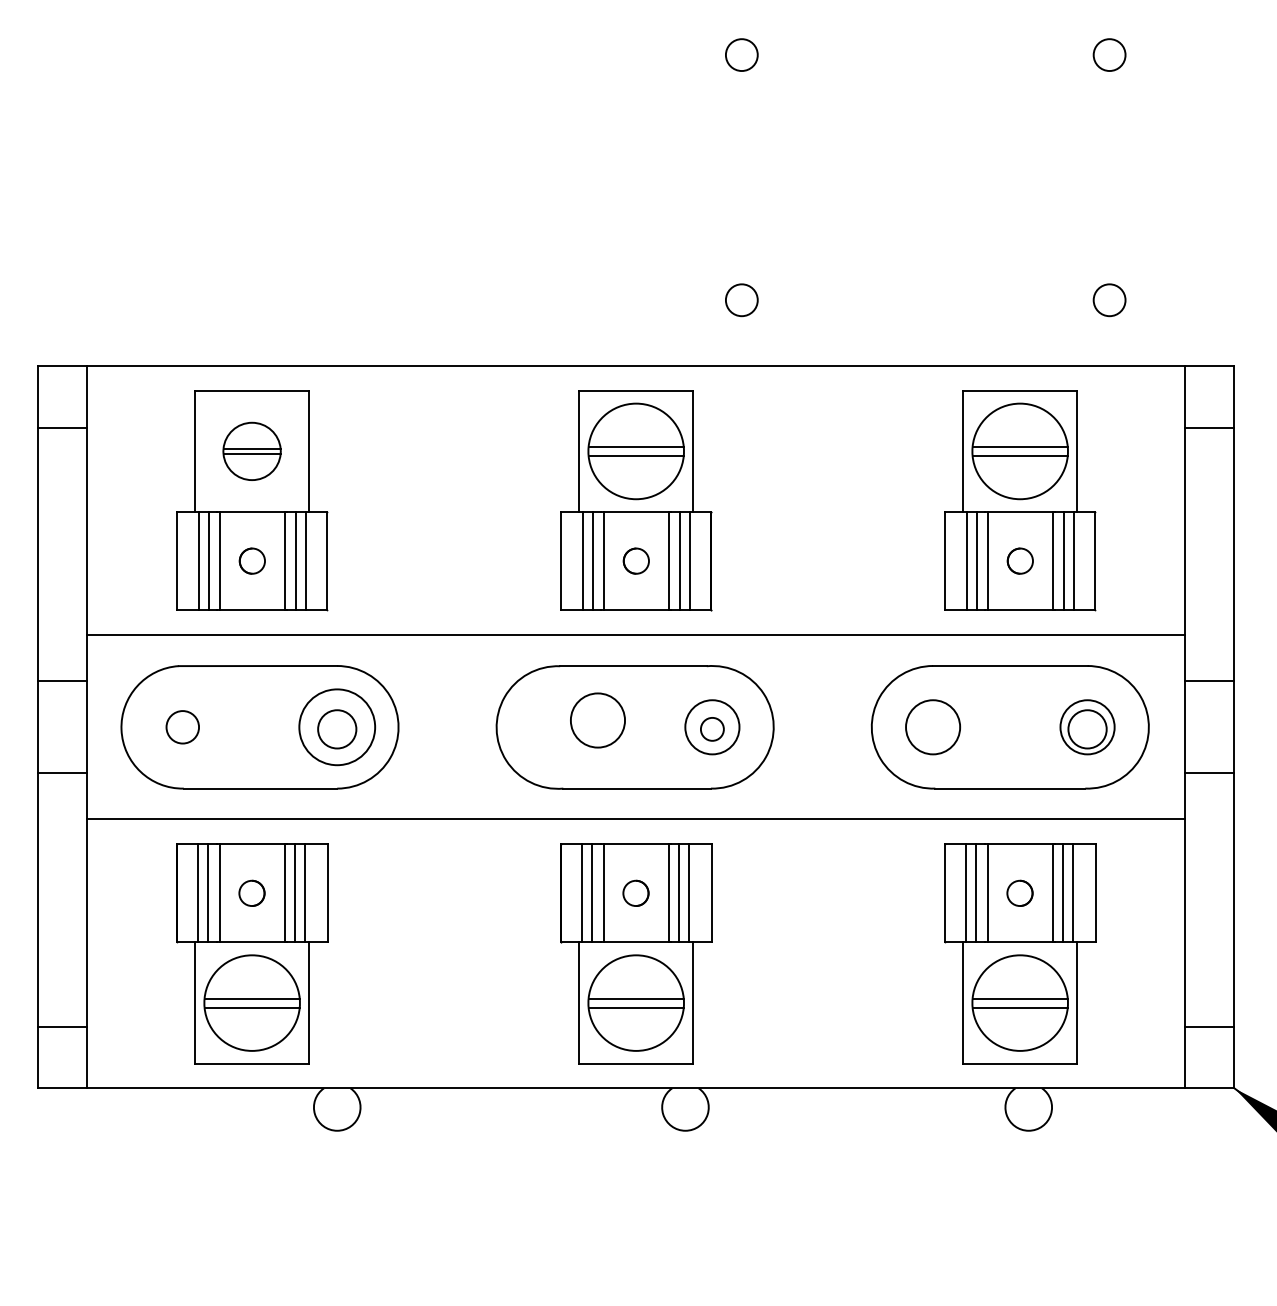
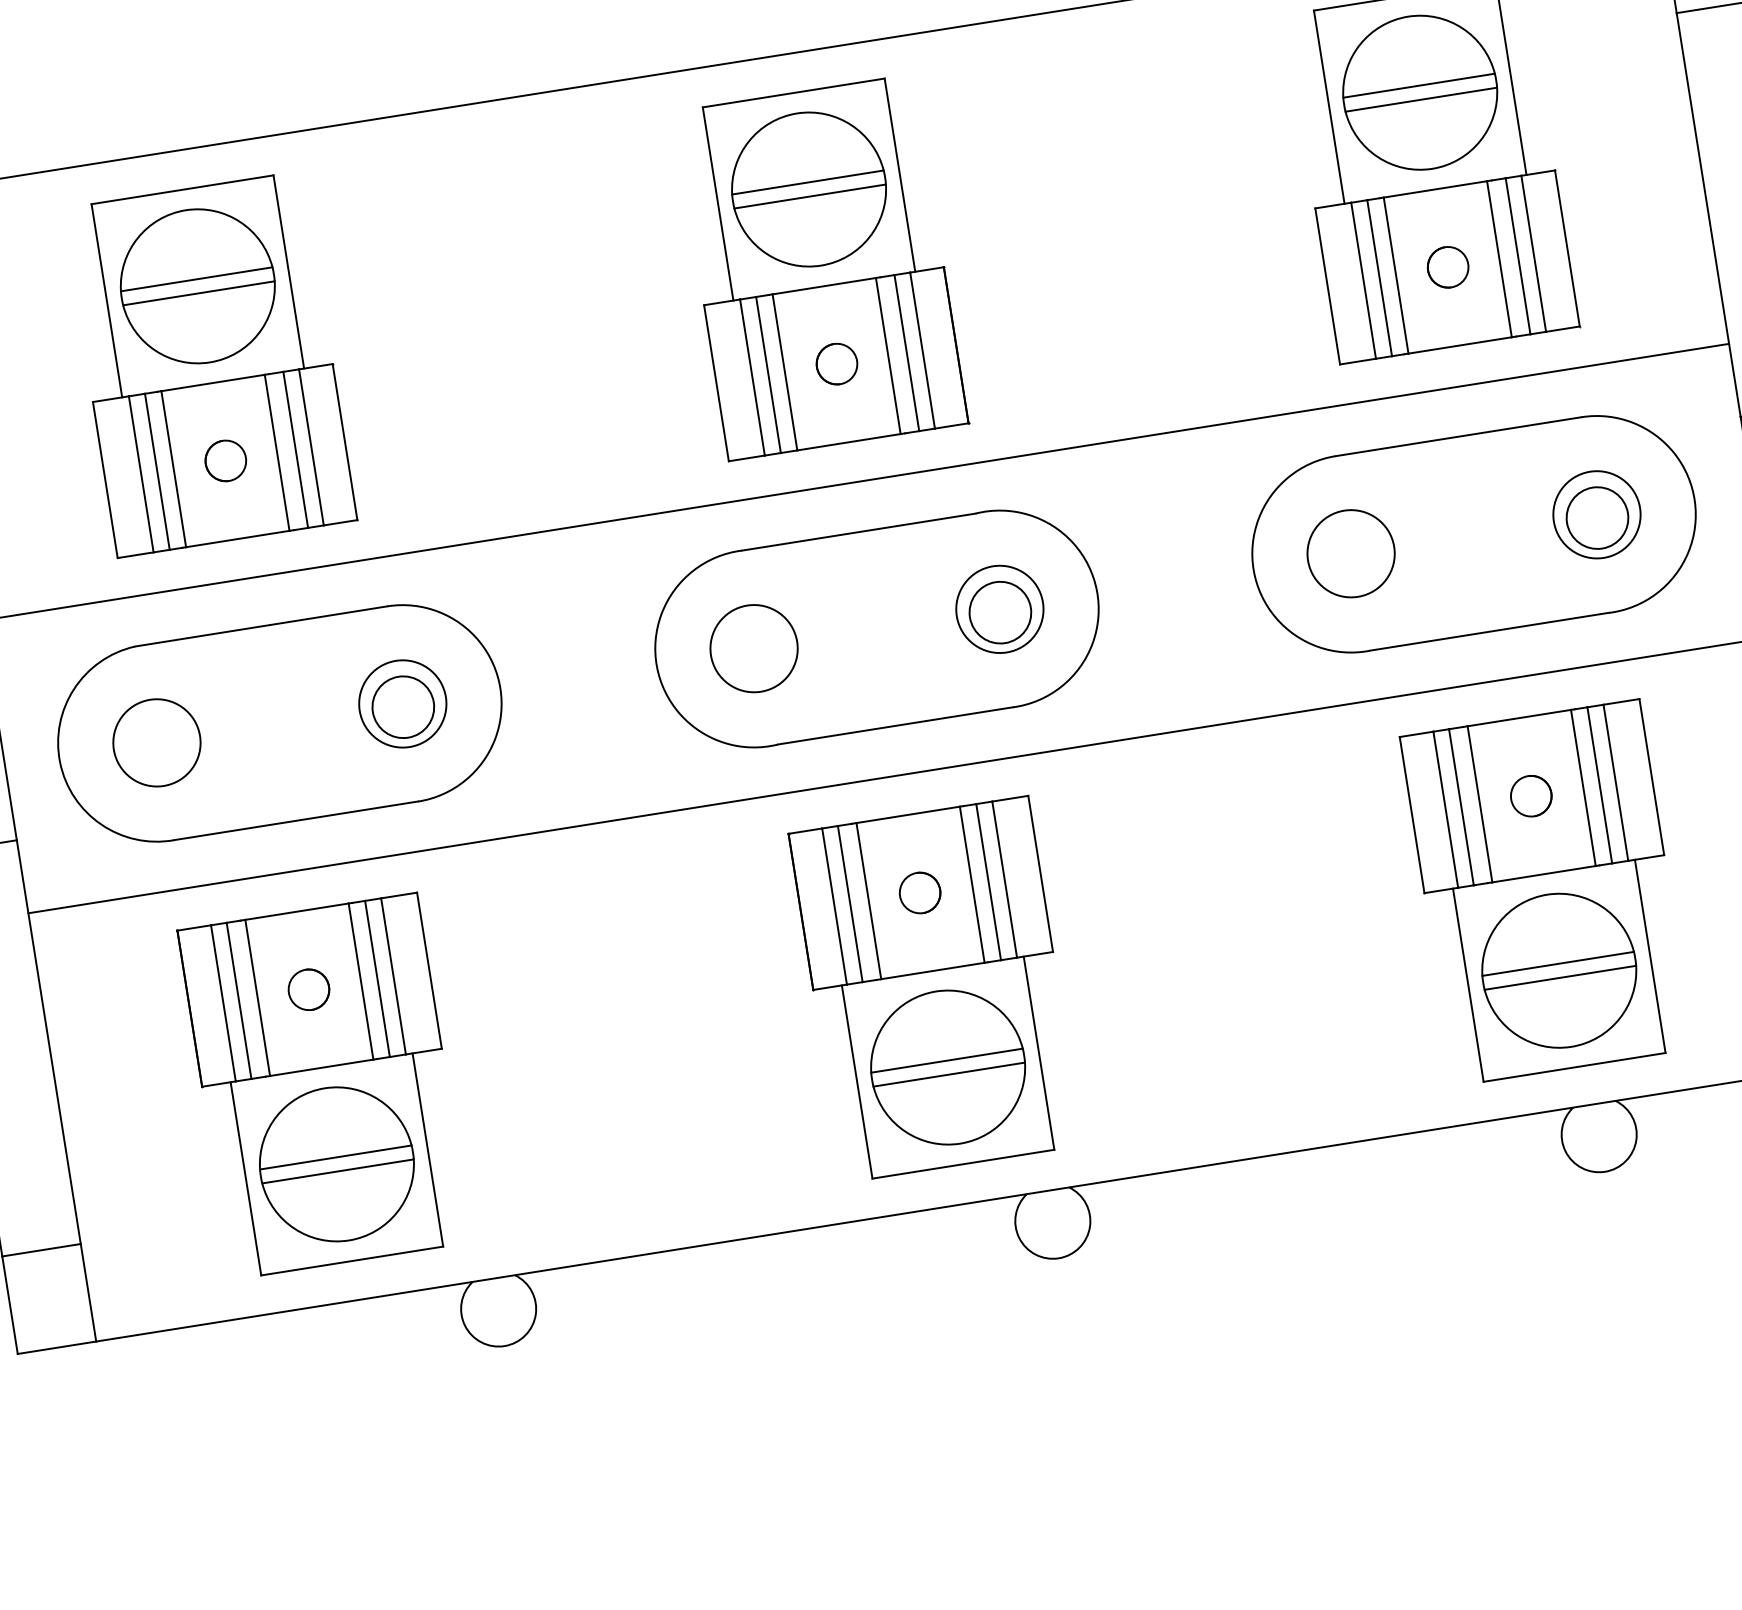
part: (251, 451) -> (196, 286), size x1.67
circle: (597, 720) -> (753, 648), moved
circle: (182, 727) -> (156, 743), size x1.67
circle: (337, 727) -> (403, 704), size x0.71
circle: (712, 729) -> (1000, 612), size x1.67

